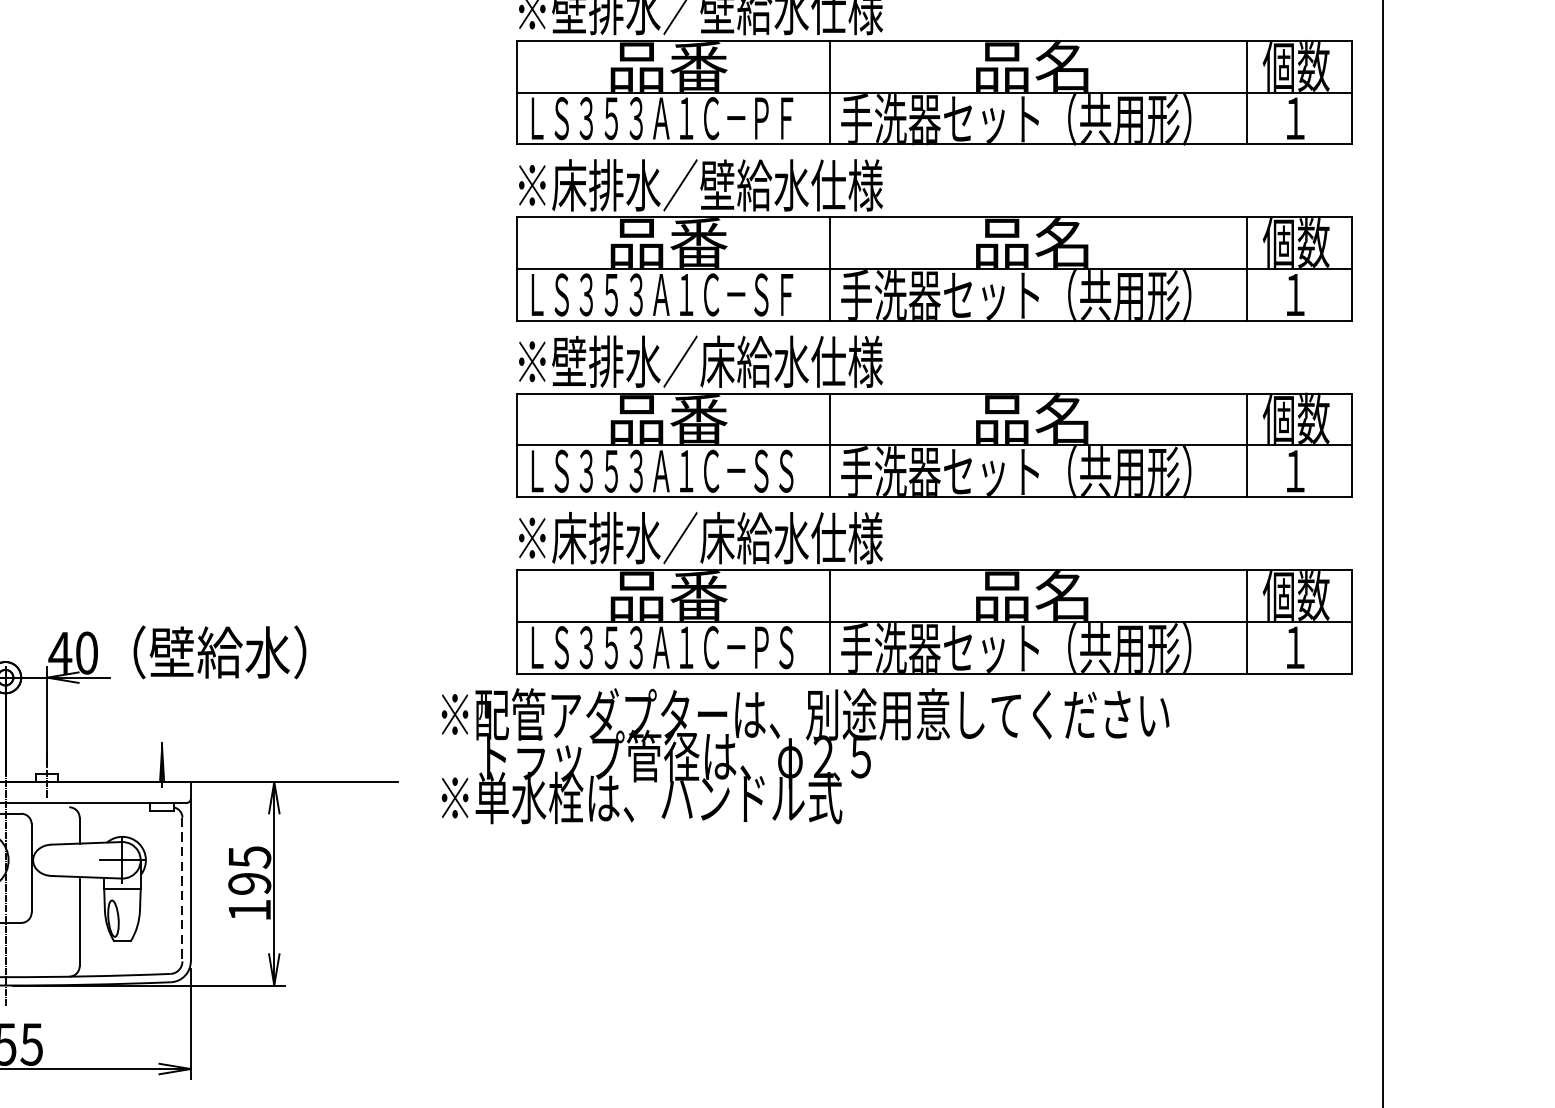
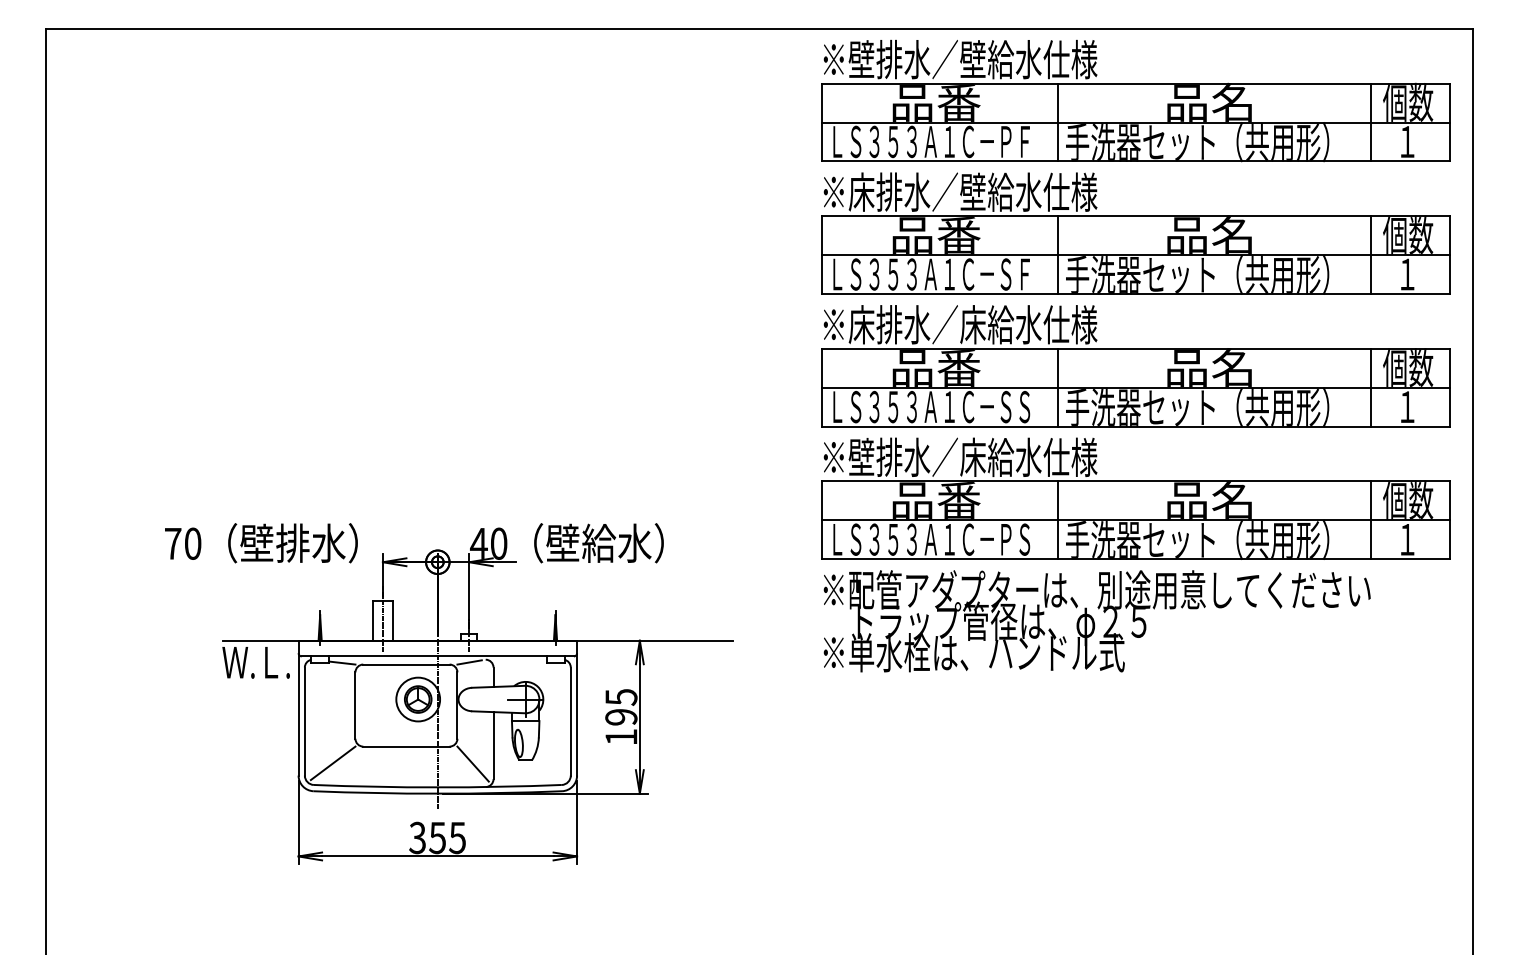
text: (569, 361) -> (861, 324), ※壁排水／床給水仕様 -> ※床排水／床給水仕様
text: (569, 537) -> (861, 456), ※床排水／床給水仕様 -> ※壁排水／床給水仕様
text: (804, 756) -> (1096, 621), moved
line: (47, 811) -> (469, 662), added
line: (182, 890) -> (570, 722), dashed -> solid
line: (51, 945) -> (472, 763), added

